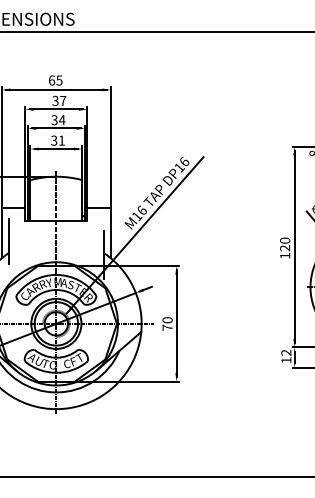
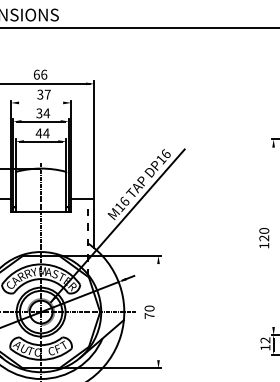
text: (59, 80) -> (44, 74), 65 -> 66
line: (56, 109) -> (41, 103), removed
text: (57, 140) -> (42, 133), 31 -> 44
line: (294, 247) -> (273, 237), removed
line: (176, 323) -> (158, 311), removed

